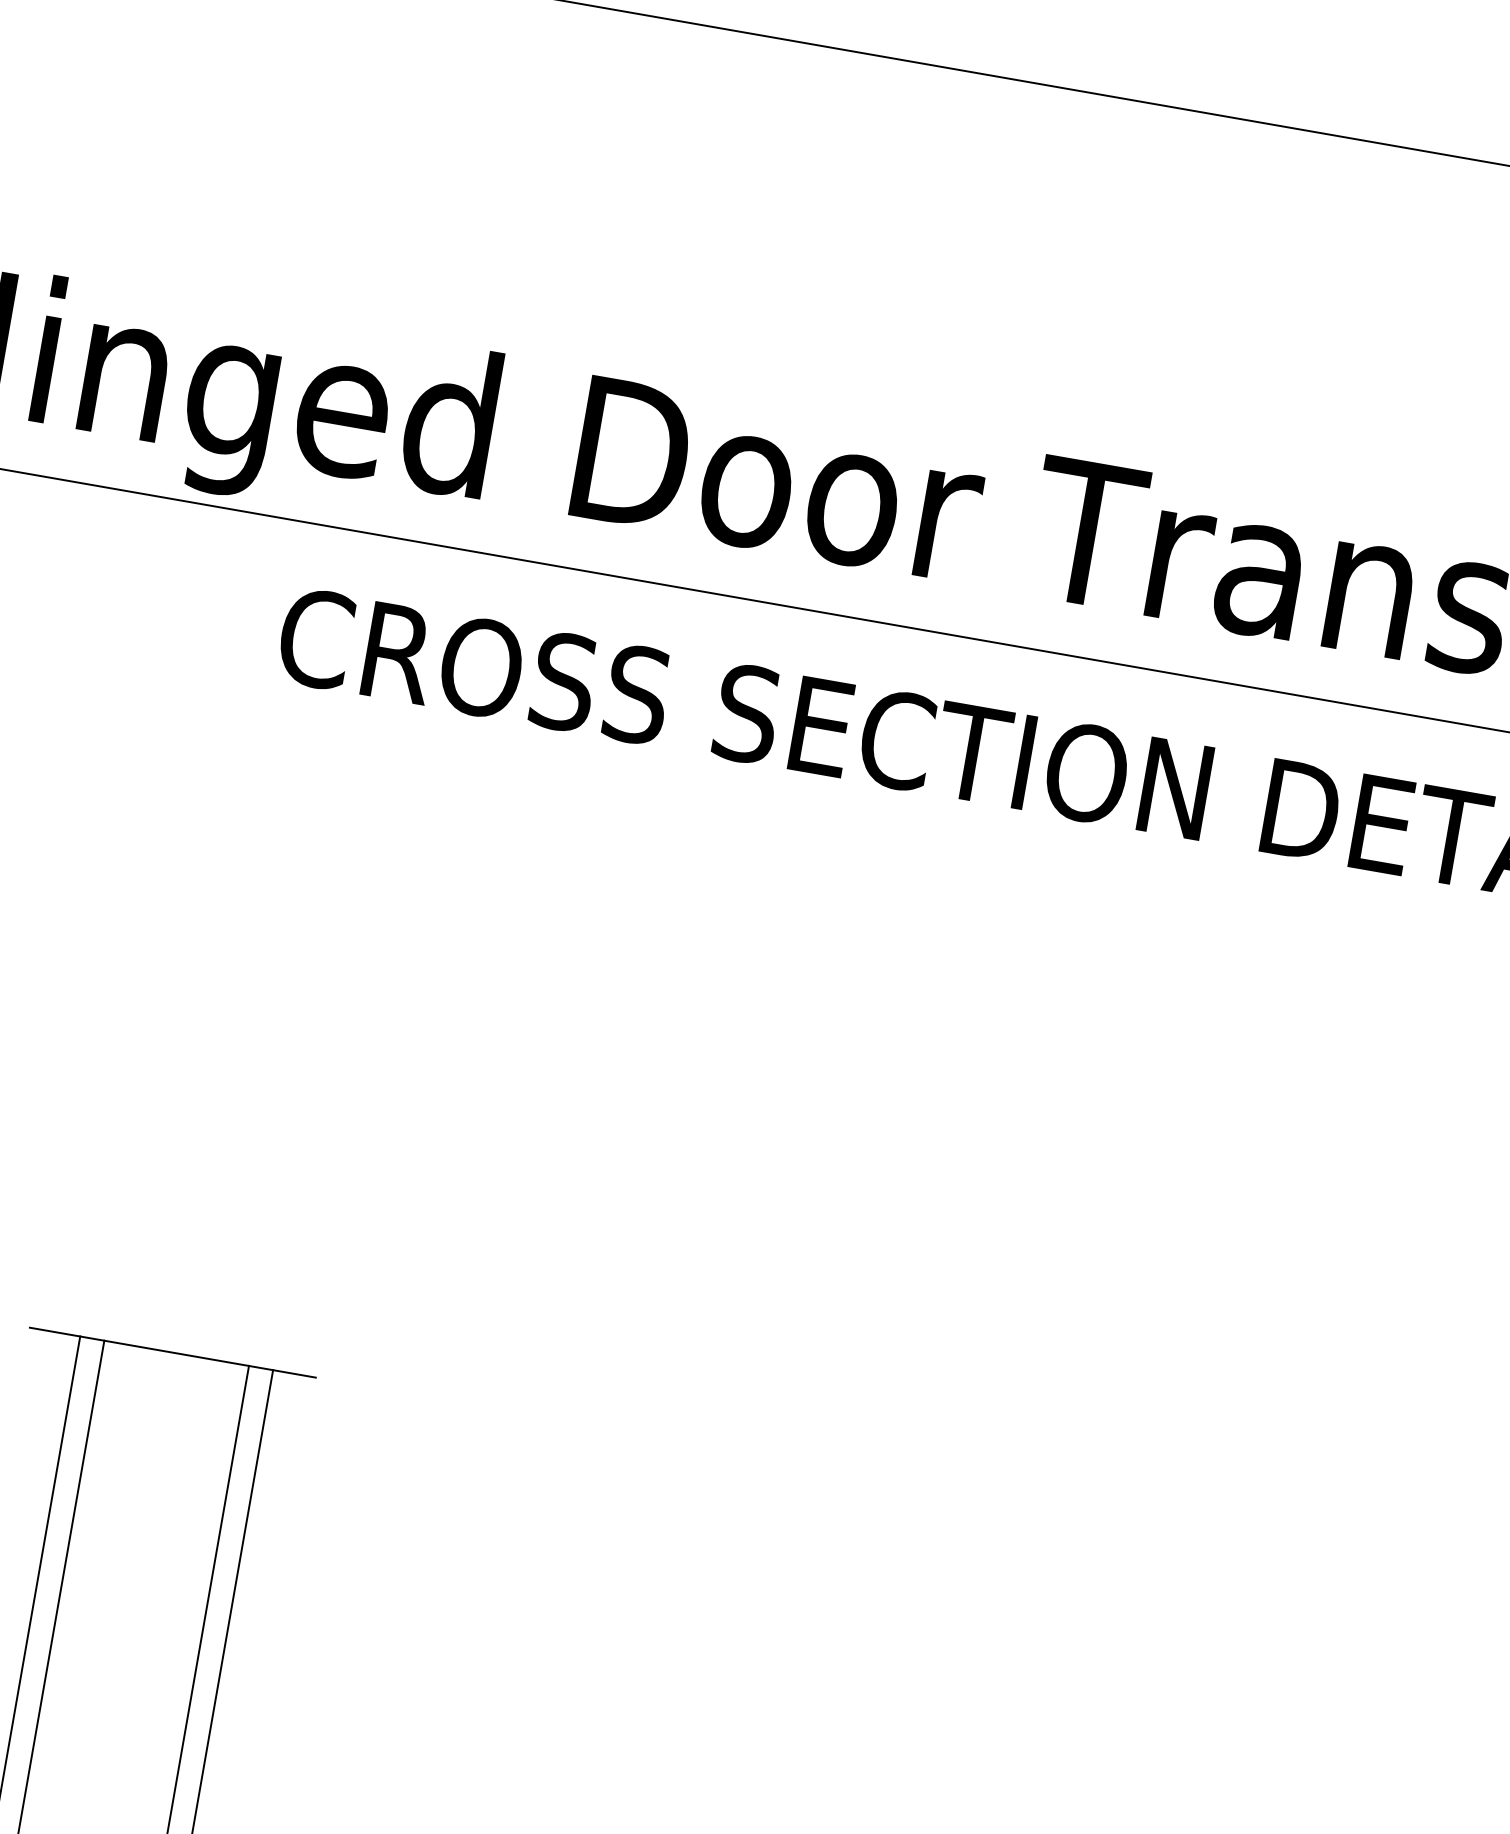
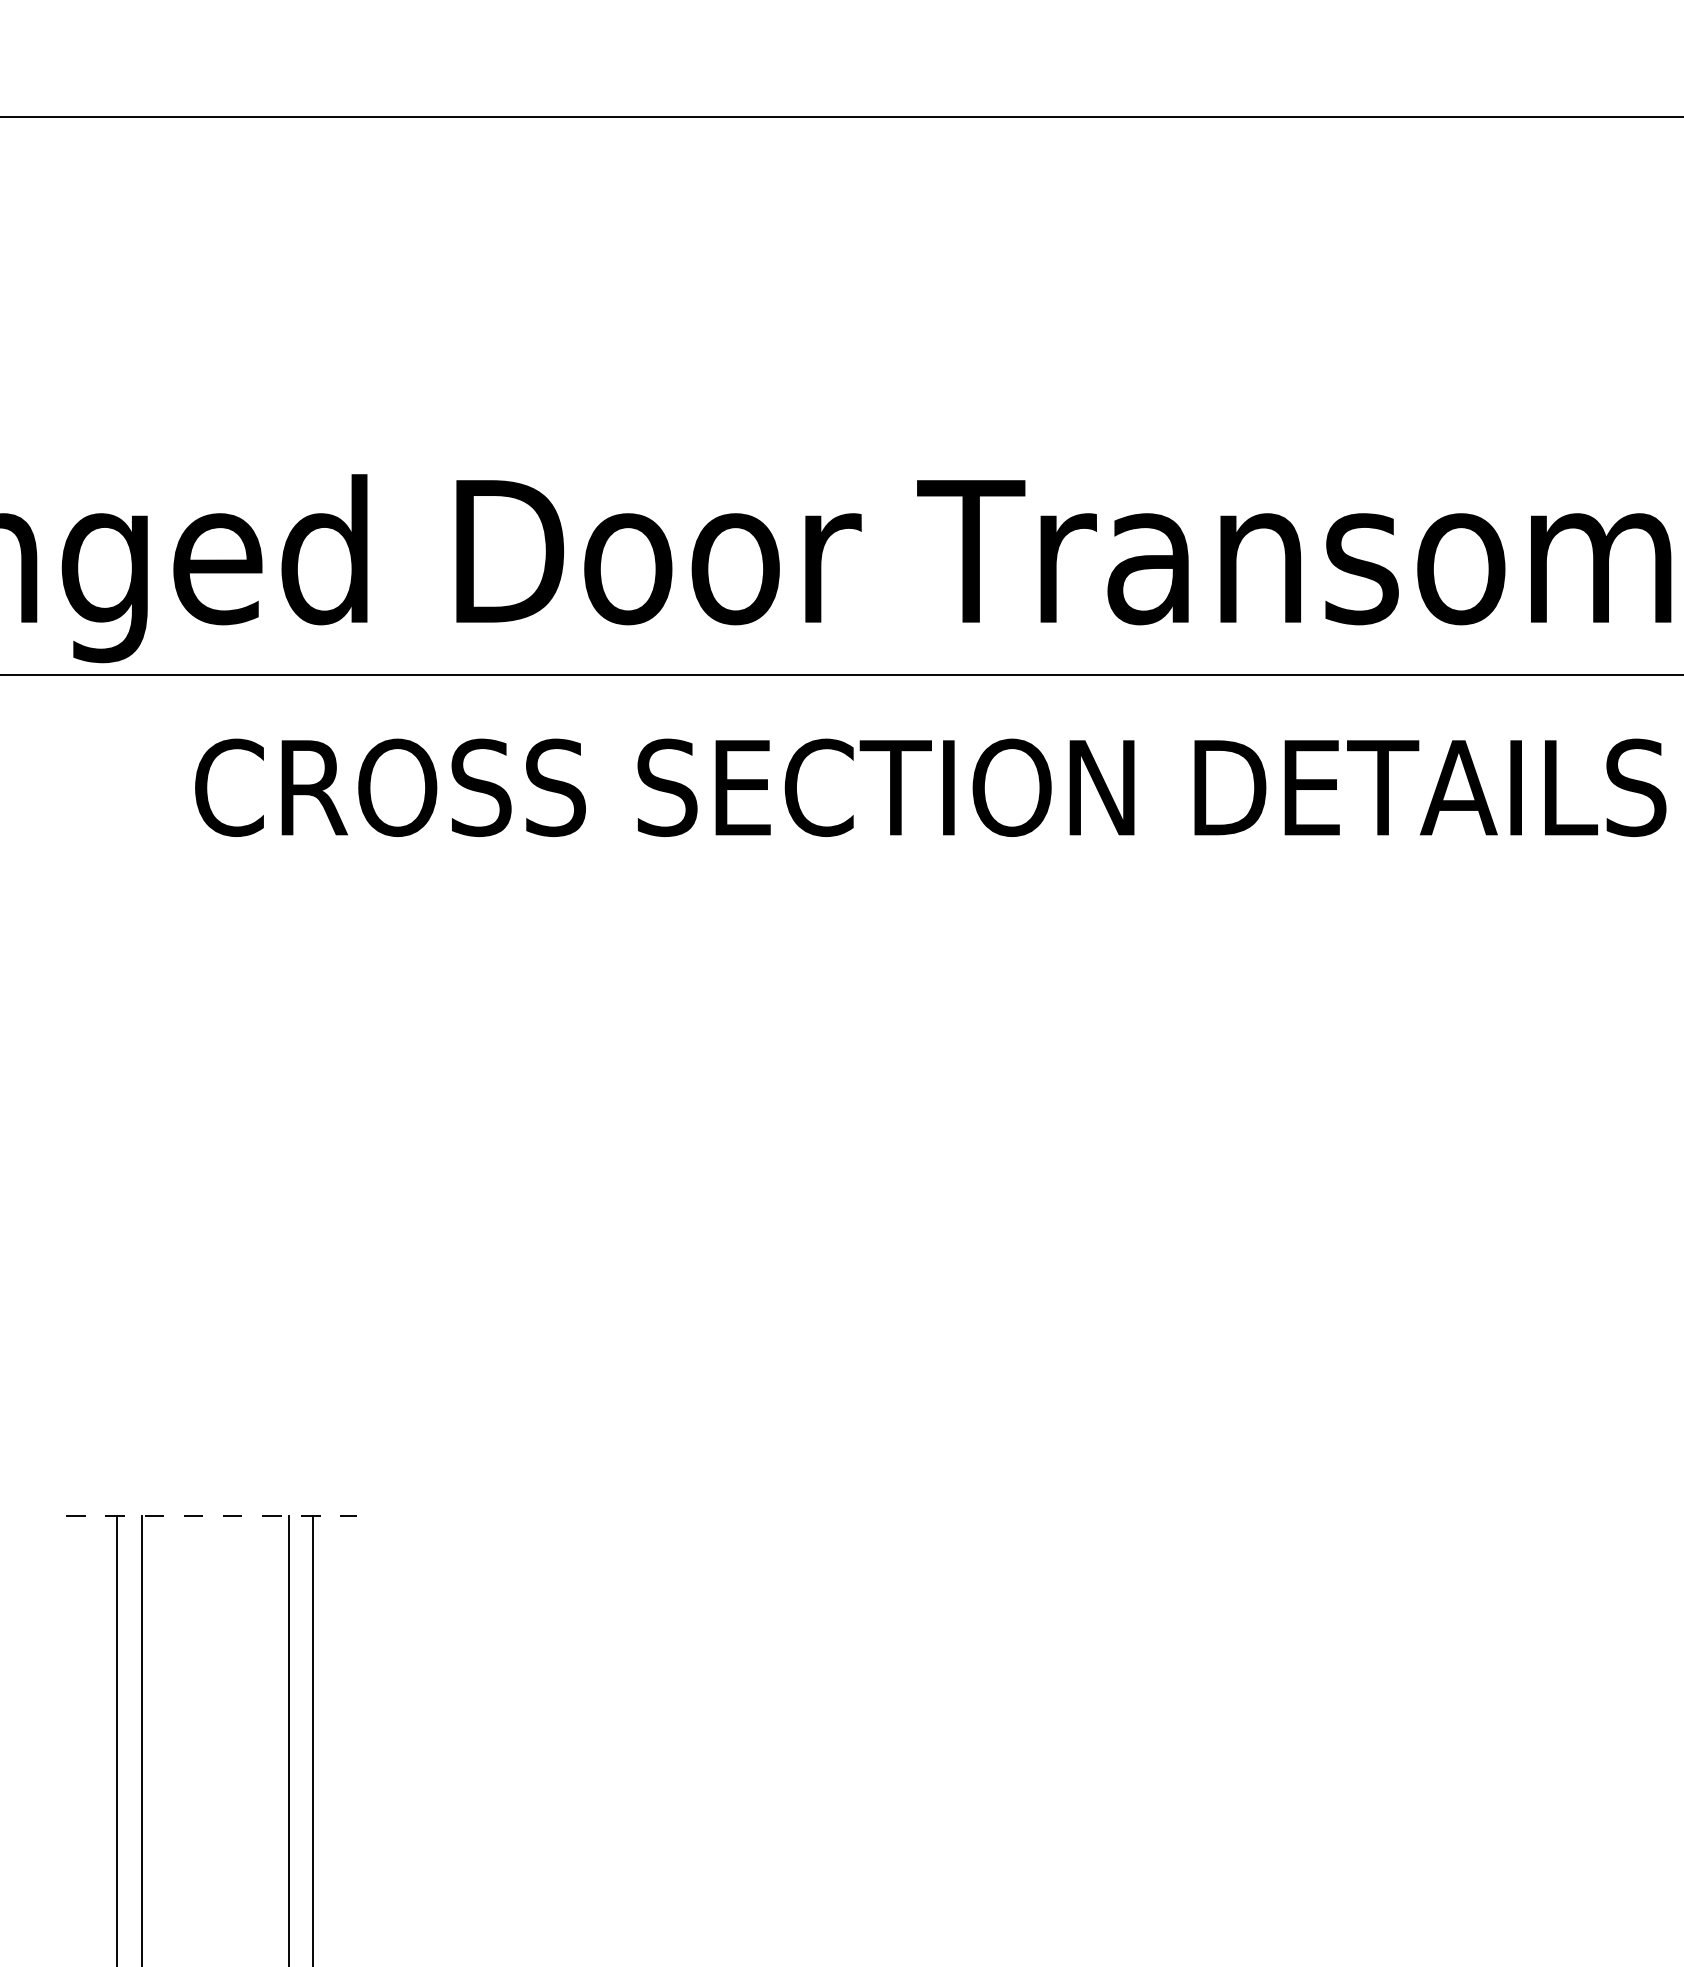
line: (173, 1352) -> (211, 1515), solid -> dashed

